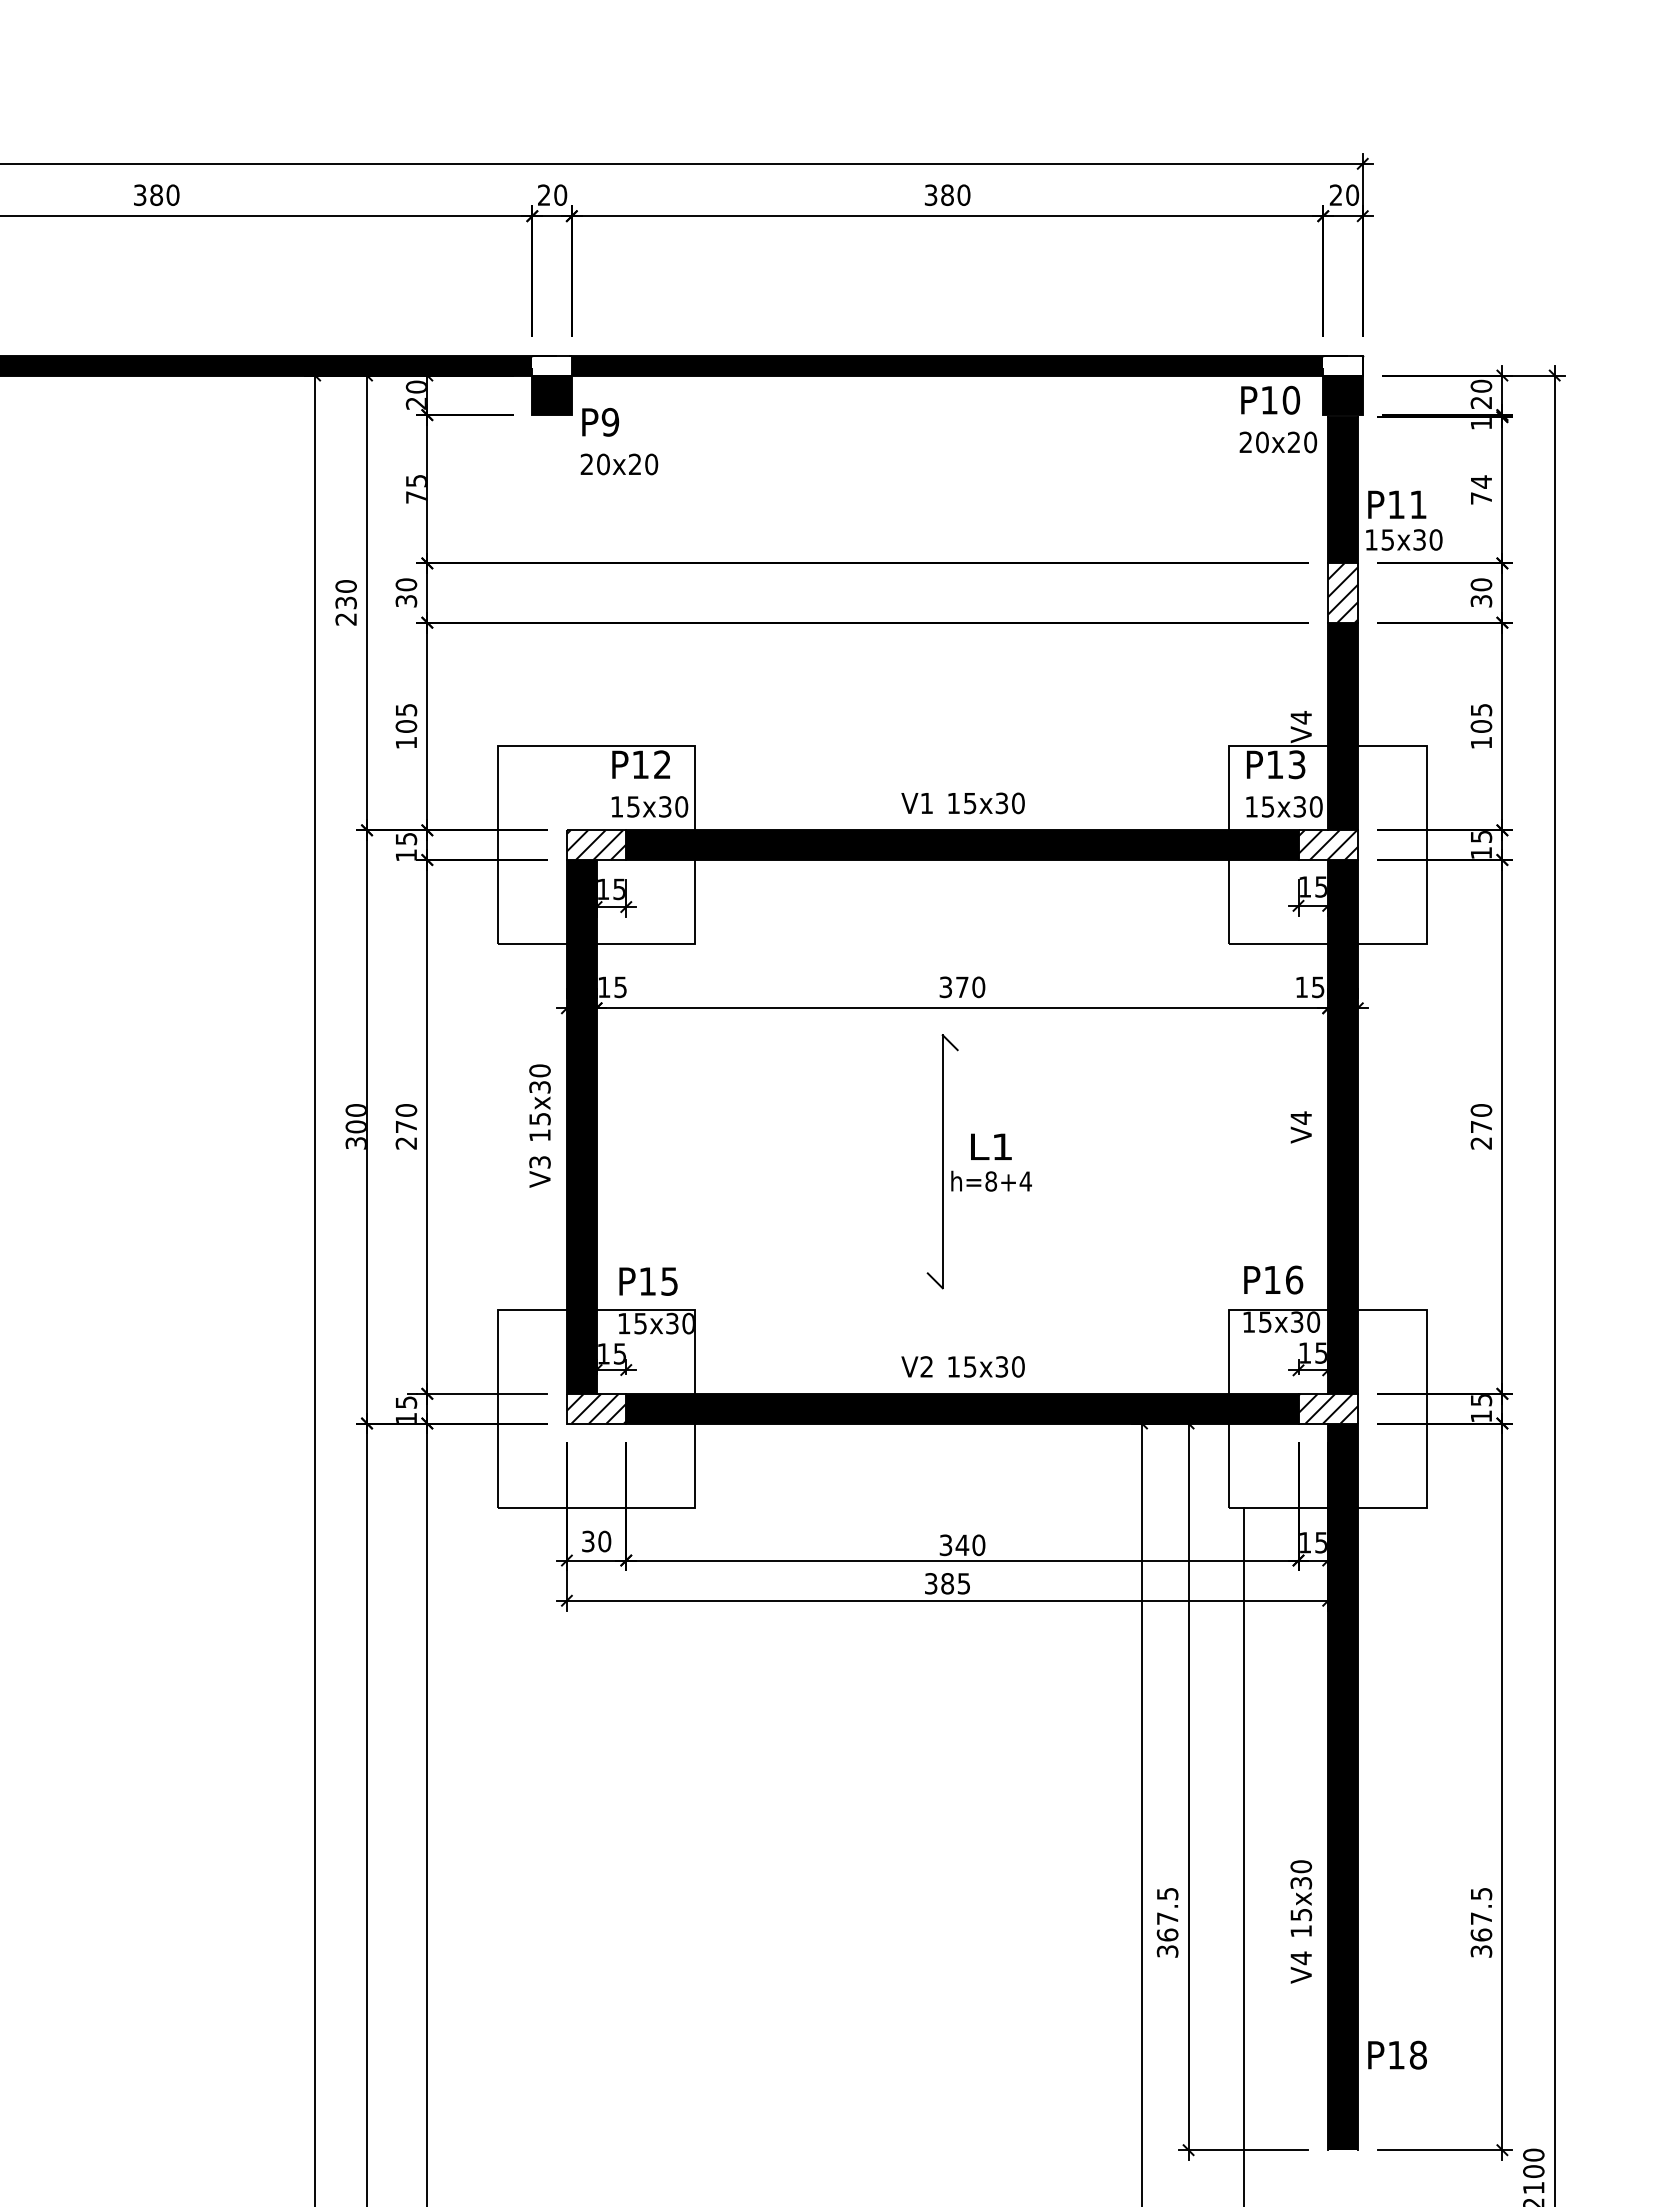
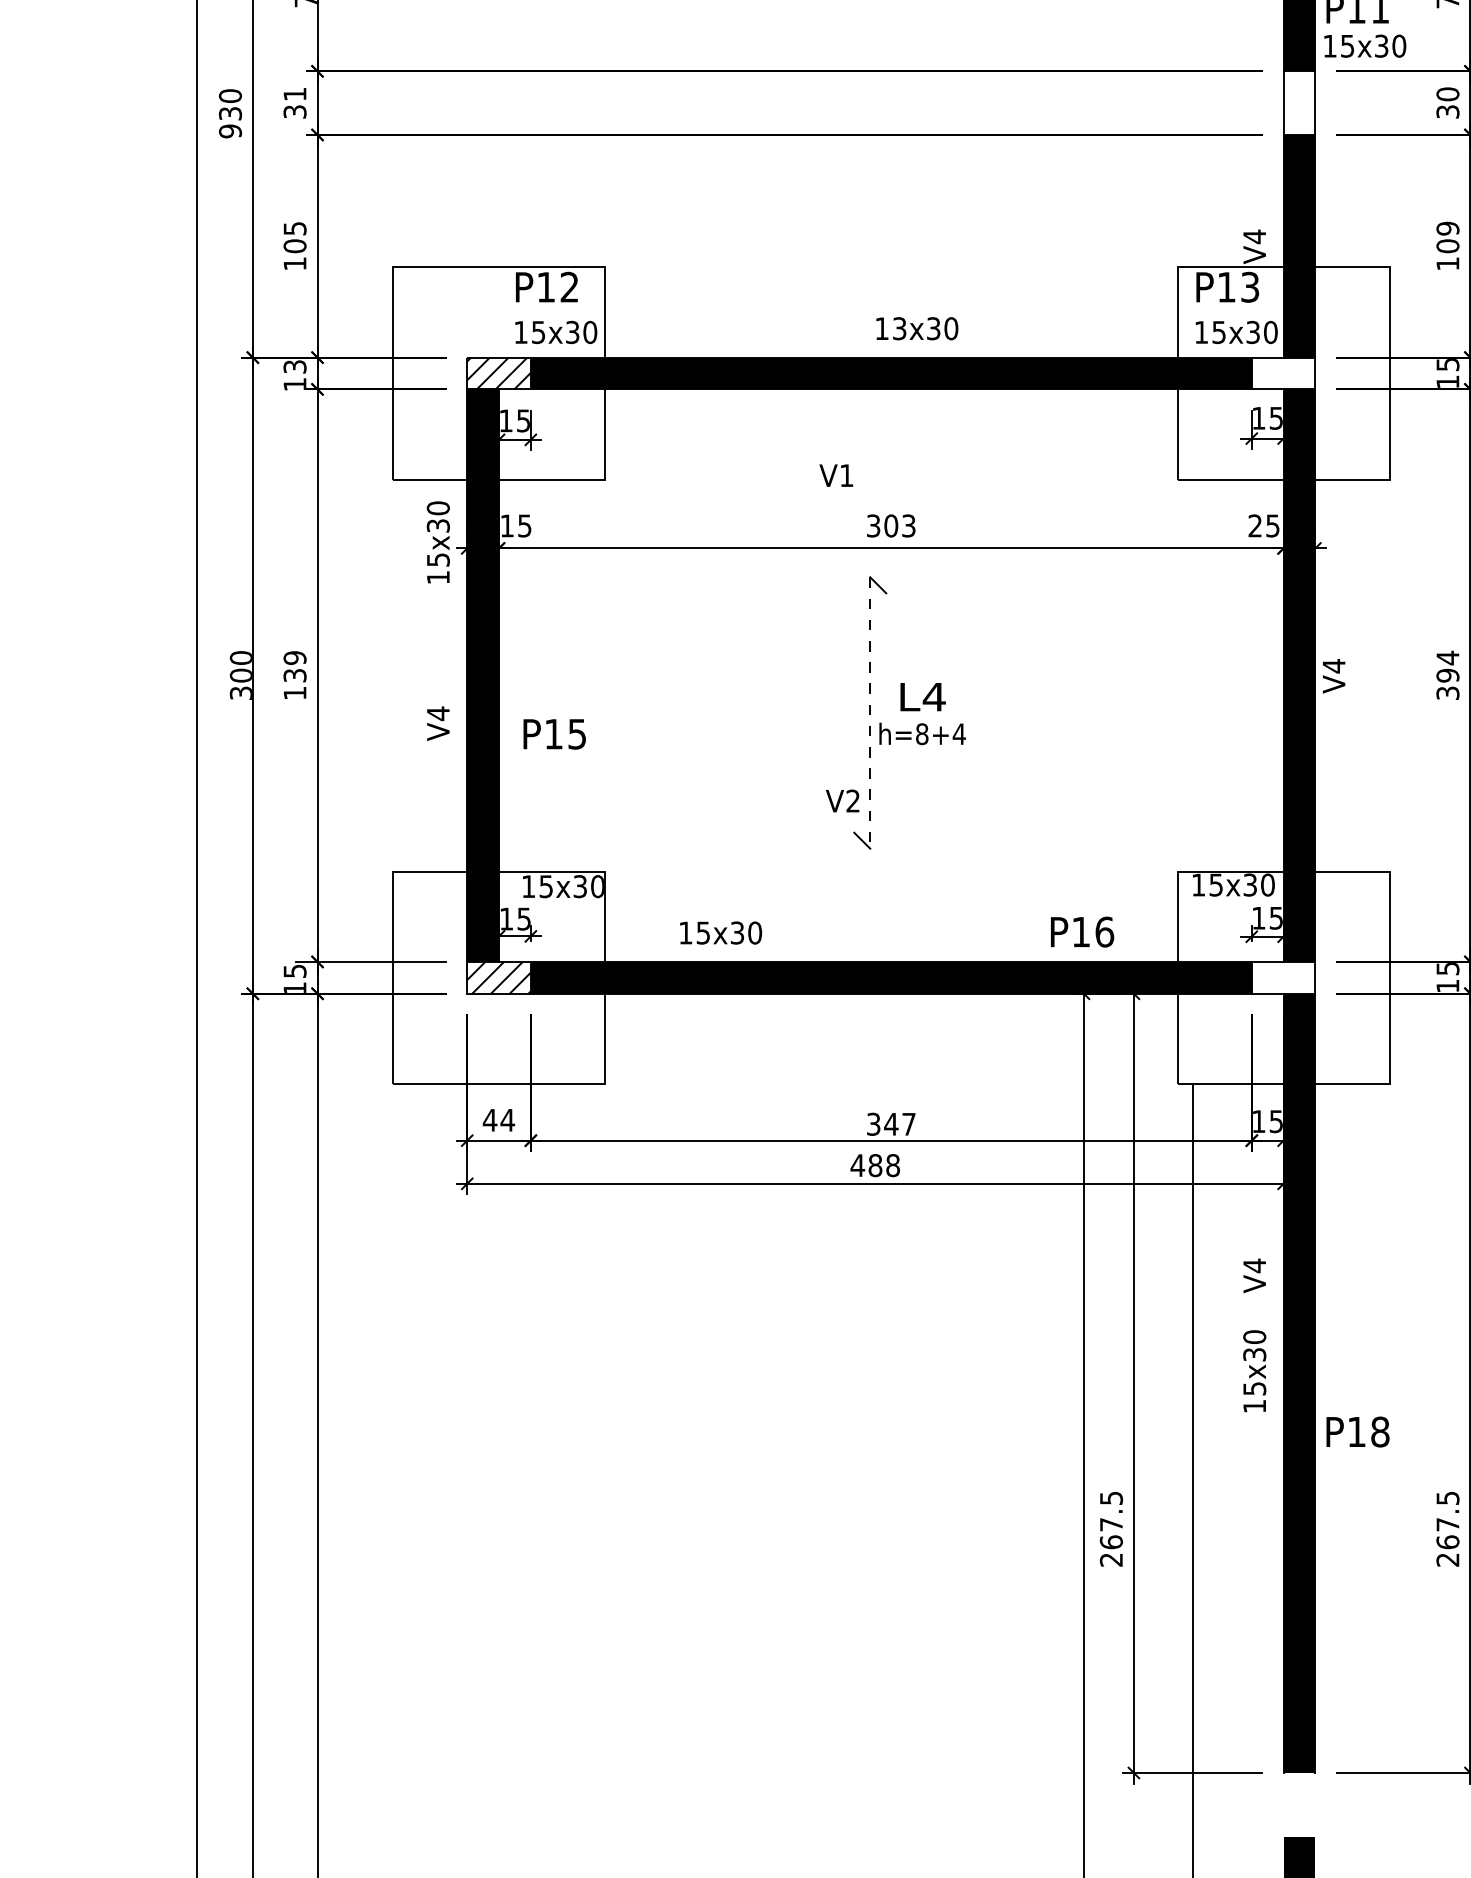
text: (406, 584) -> (295, 93), 30 -> 31
hatch: (1342, 592) -> (1298, 102), removed
text: (345, 619) -> (229, 131), 230 -> 930
text: (1480, 709) -> (1446, 228), 105 -> 109
text: (970, 802) -> (900, 327), 15x30 -> 13x30
text: (916, 803) -> (835, 475), moved
text: (405, 838) -> (294, 366), 15 -> 13
hatch: (1327, 844) -> (1282, 372), removed
text: (1301, 986) -> (1254, 525), 15 -> 25
text: (970, 987) -> (900, 526), 370 -> 303
text: (539, 1102) -> (437, 542), moved
text: (406, 1126) -> (295, 675), 270 -> 139
text: (1481, 1126) -> (1448, 675), 270 -> 394
text: (1300, 1127) -> (1333, 676), moved
text: (1002, 1146) -> (934, 696), L1 -> L4
line: (942, 1161) -> (869, 712), solid -> dashed
text: (539, 1162) -> (437, 713), V3 -> V4
text: (1273, 1279) -> (1082, 931), moved
text: (648, 1281) -> (554, 734), moved
text: (916, 1366) -> (842, 800), moved
text: (986, 1366) -> (720, 932), moved
hatch: (1327, 1408) -> (1282, 977), removed
text: (596, 1541) -> (498, 1120), 30 -> 44
text: (978, 1545) -> (908, 1124), 340 -> 347
text: (947, 1583) -> (875, 1165), 385 -> 488
text: (1301, 1898) -> (1254, 1371), moved
text: (1167, 1951) -> (1111, 1559), 367.5 -> 267.5
text: (1481, 1951) -> (1448, 1559), 367.5 -> 267.5
text: (1300, 1967) -> (1253, 1275), moved
text: (1397, 2054) -> (1357, 1431), moved

